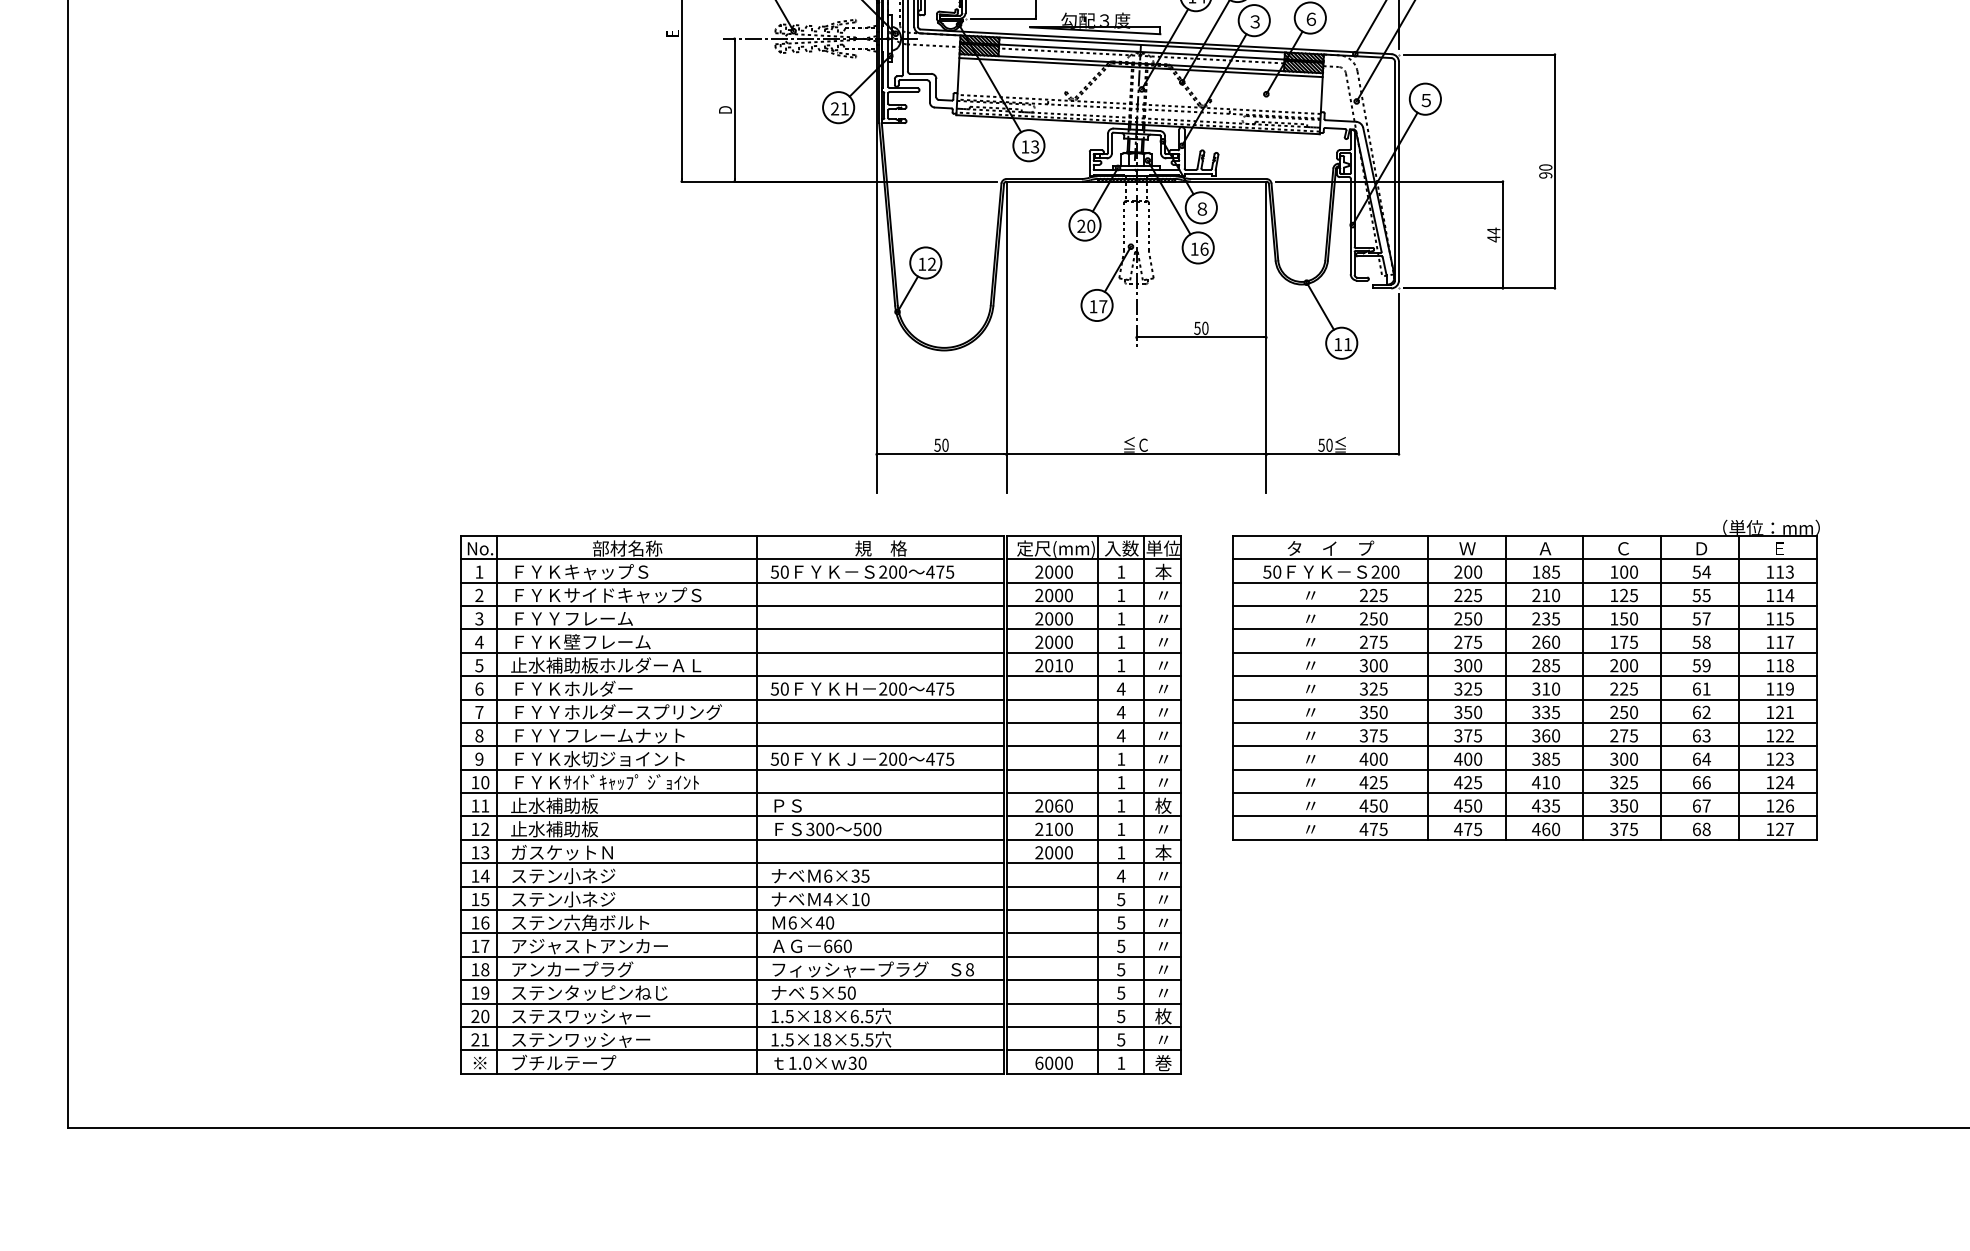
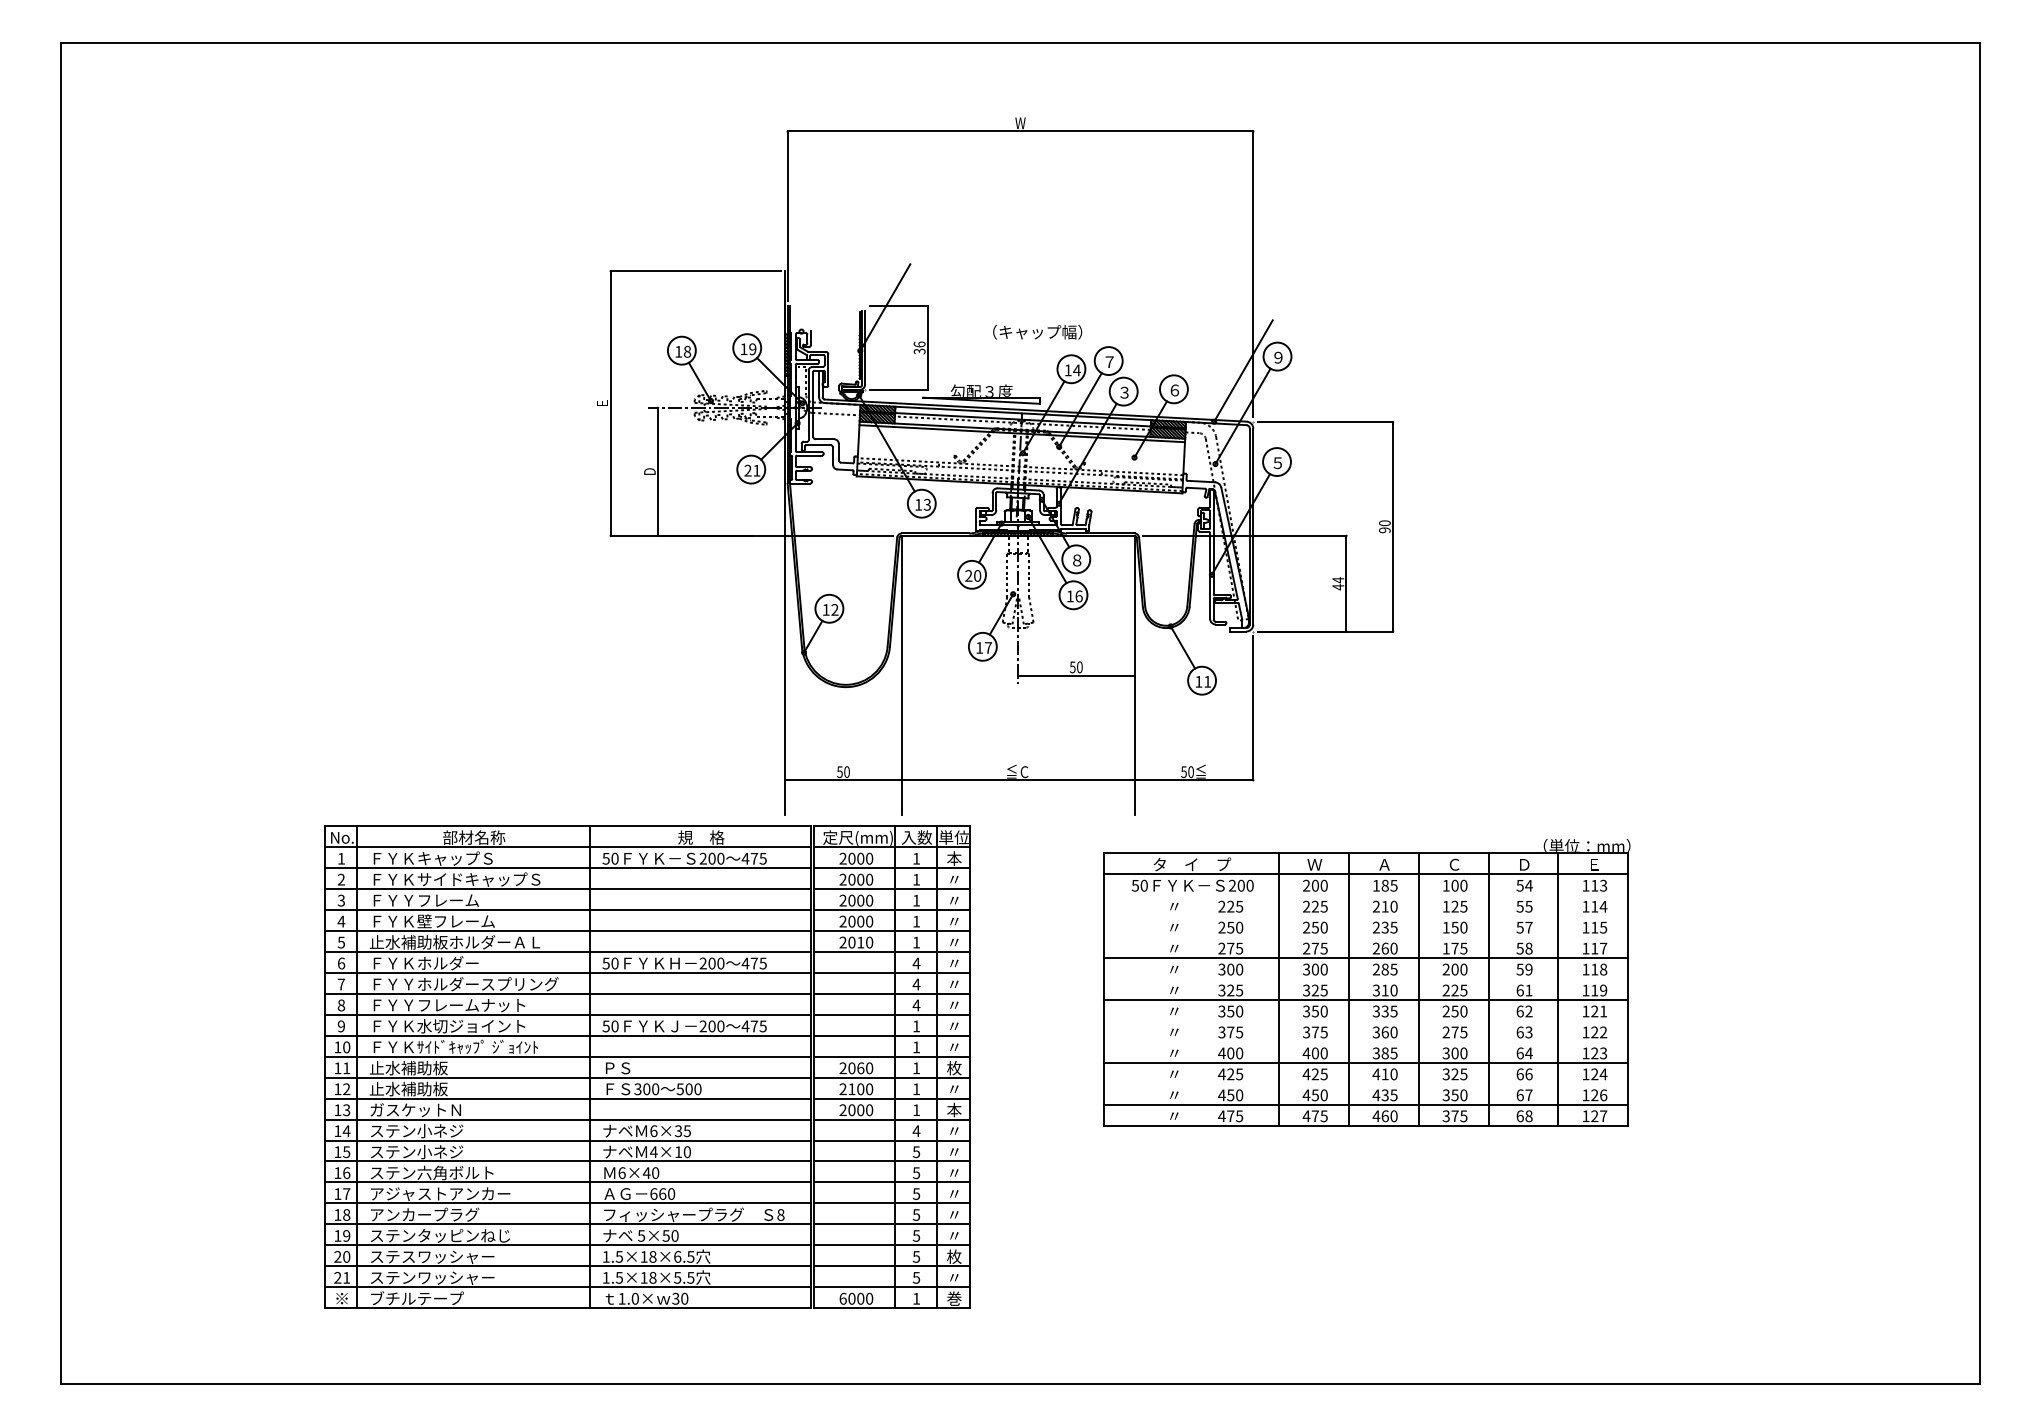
line: (1525, 583) -> (1366, 895), removed
line: (1525, 606) -> (1366, 916), removed
line: (1525, 629) -> (1366, 937), removed
line: (1525, 675) -> (1366, 978), removed
line: (1525, 722) -> (1366, 1020), removed
line: (1525, 745) -> (1366, 1041), removed
line: (1525, 792) -> (1366, 1083), removed
part: (821, 803) -> (647, 1066), moved

